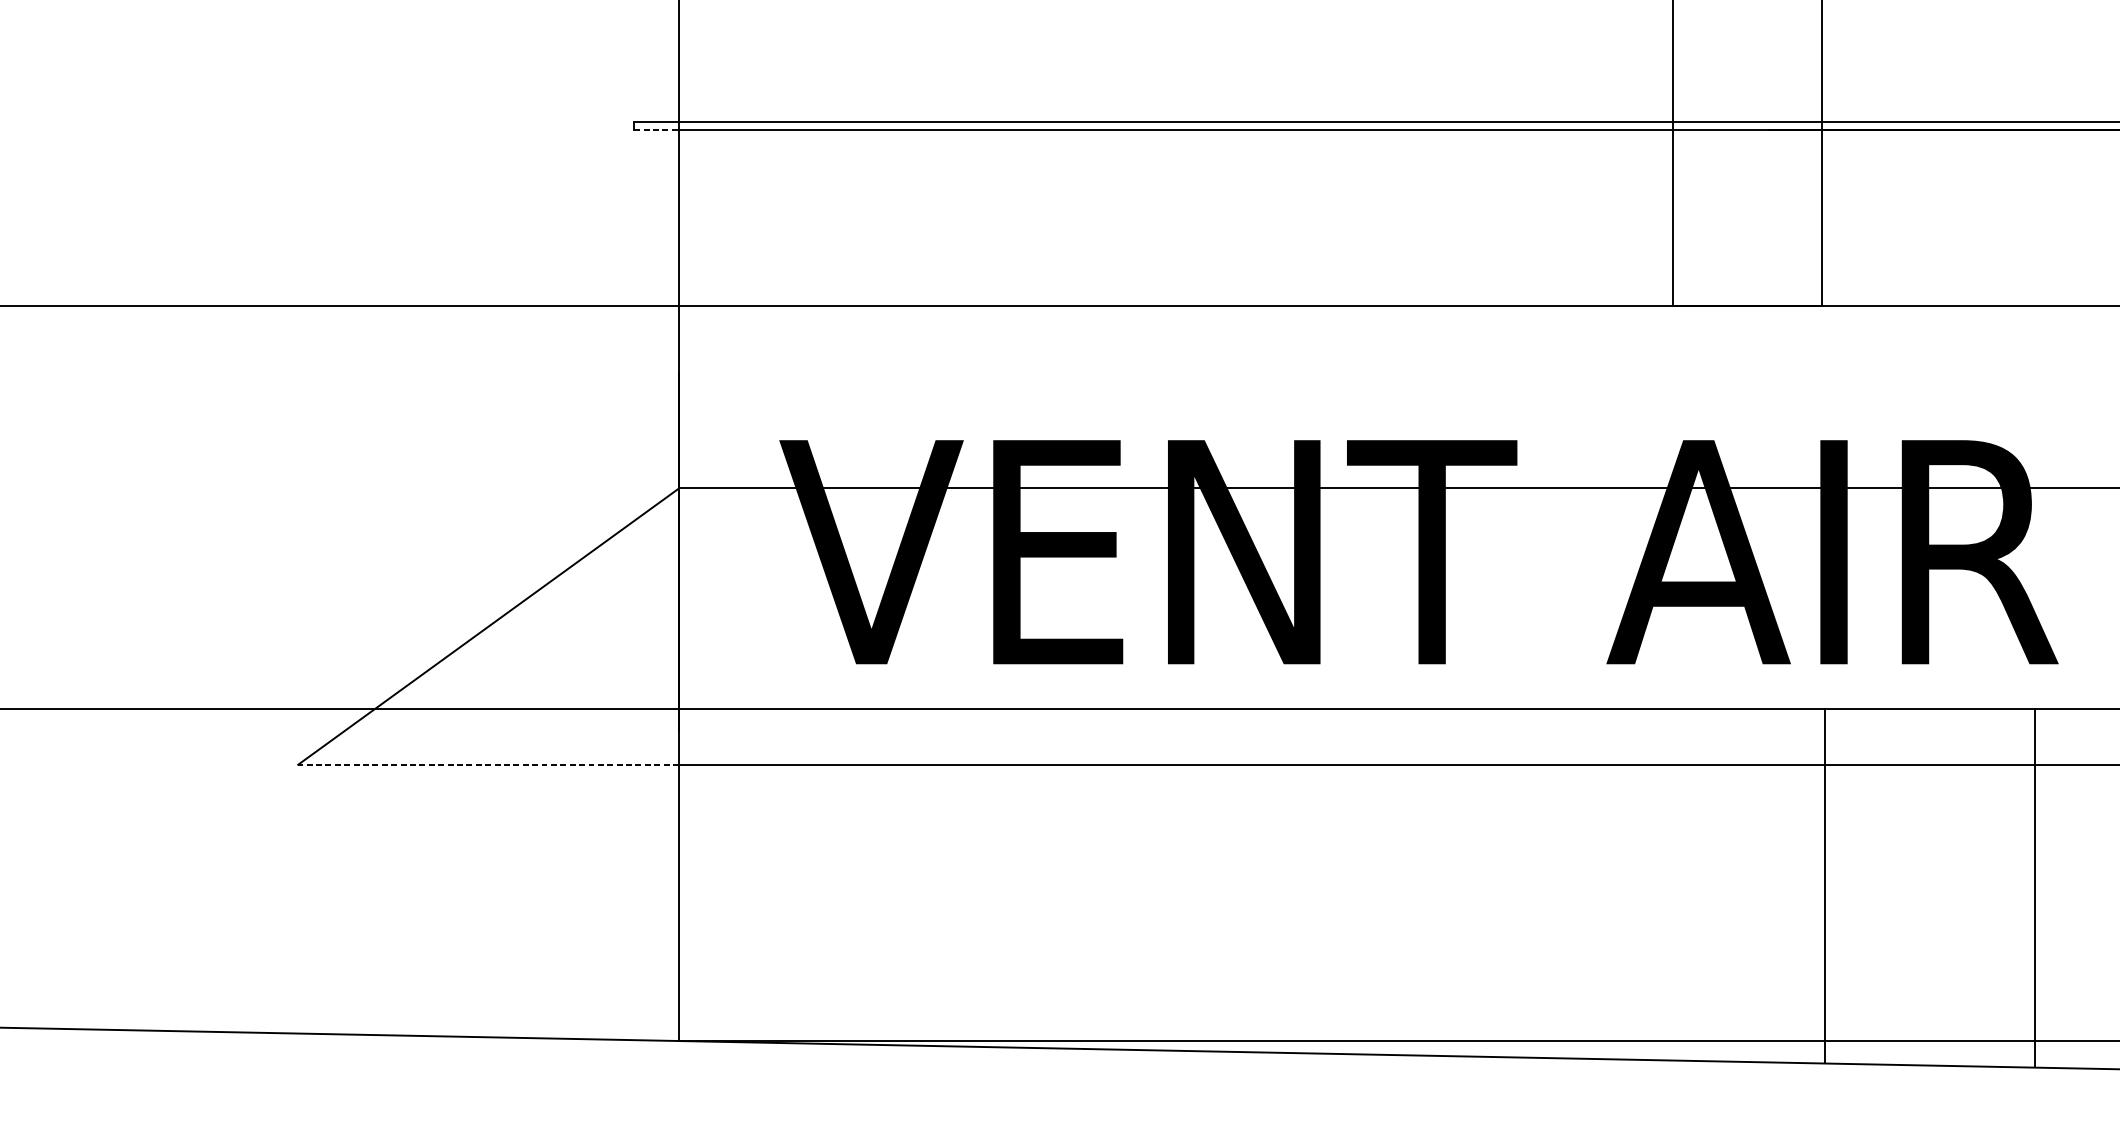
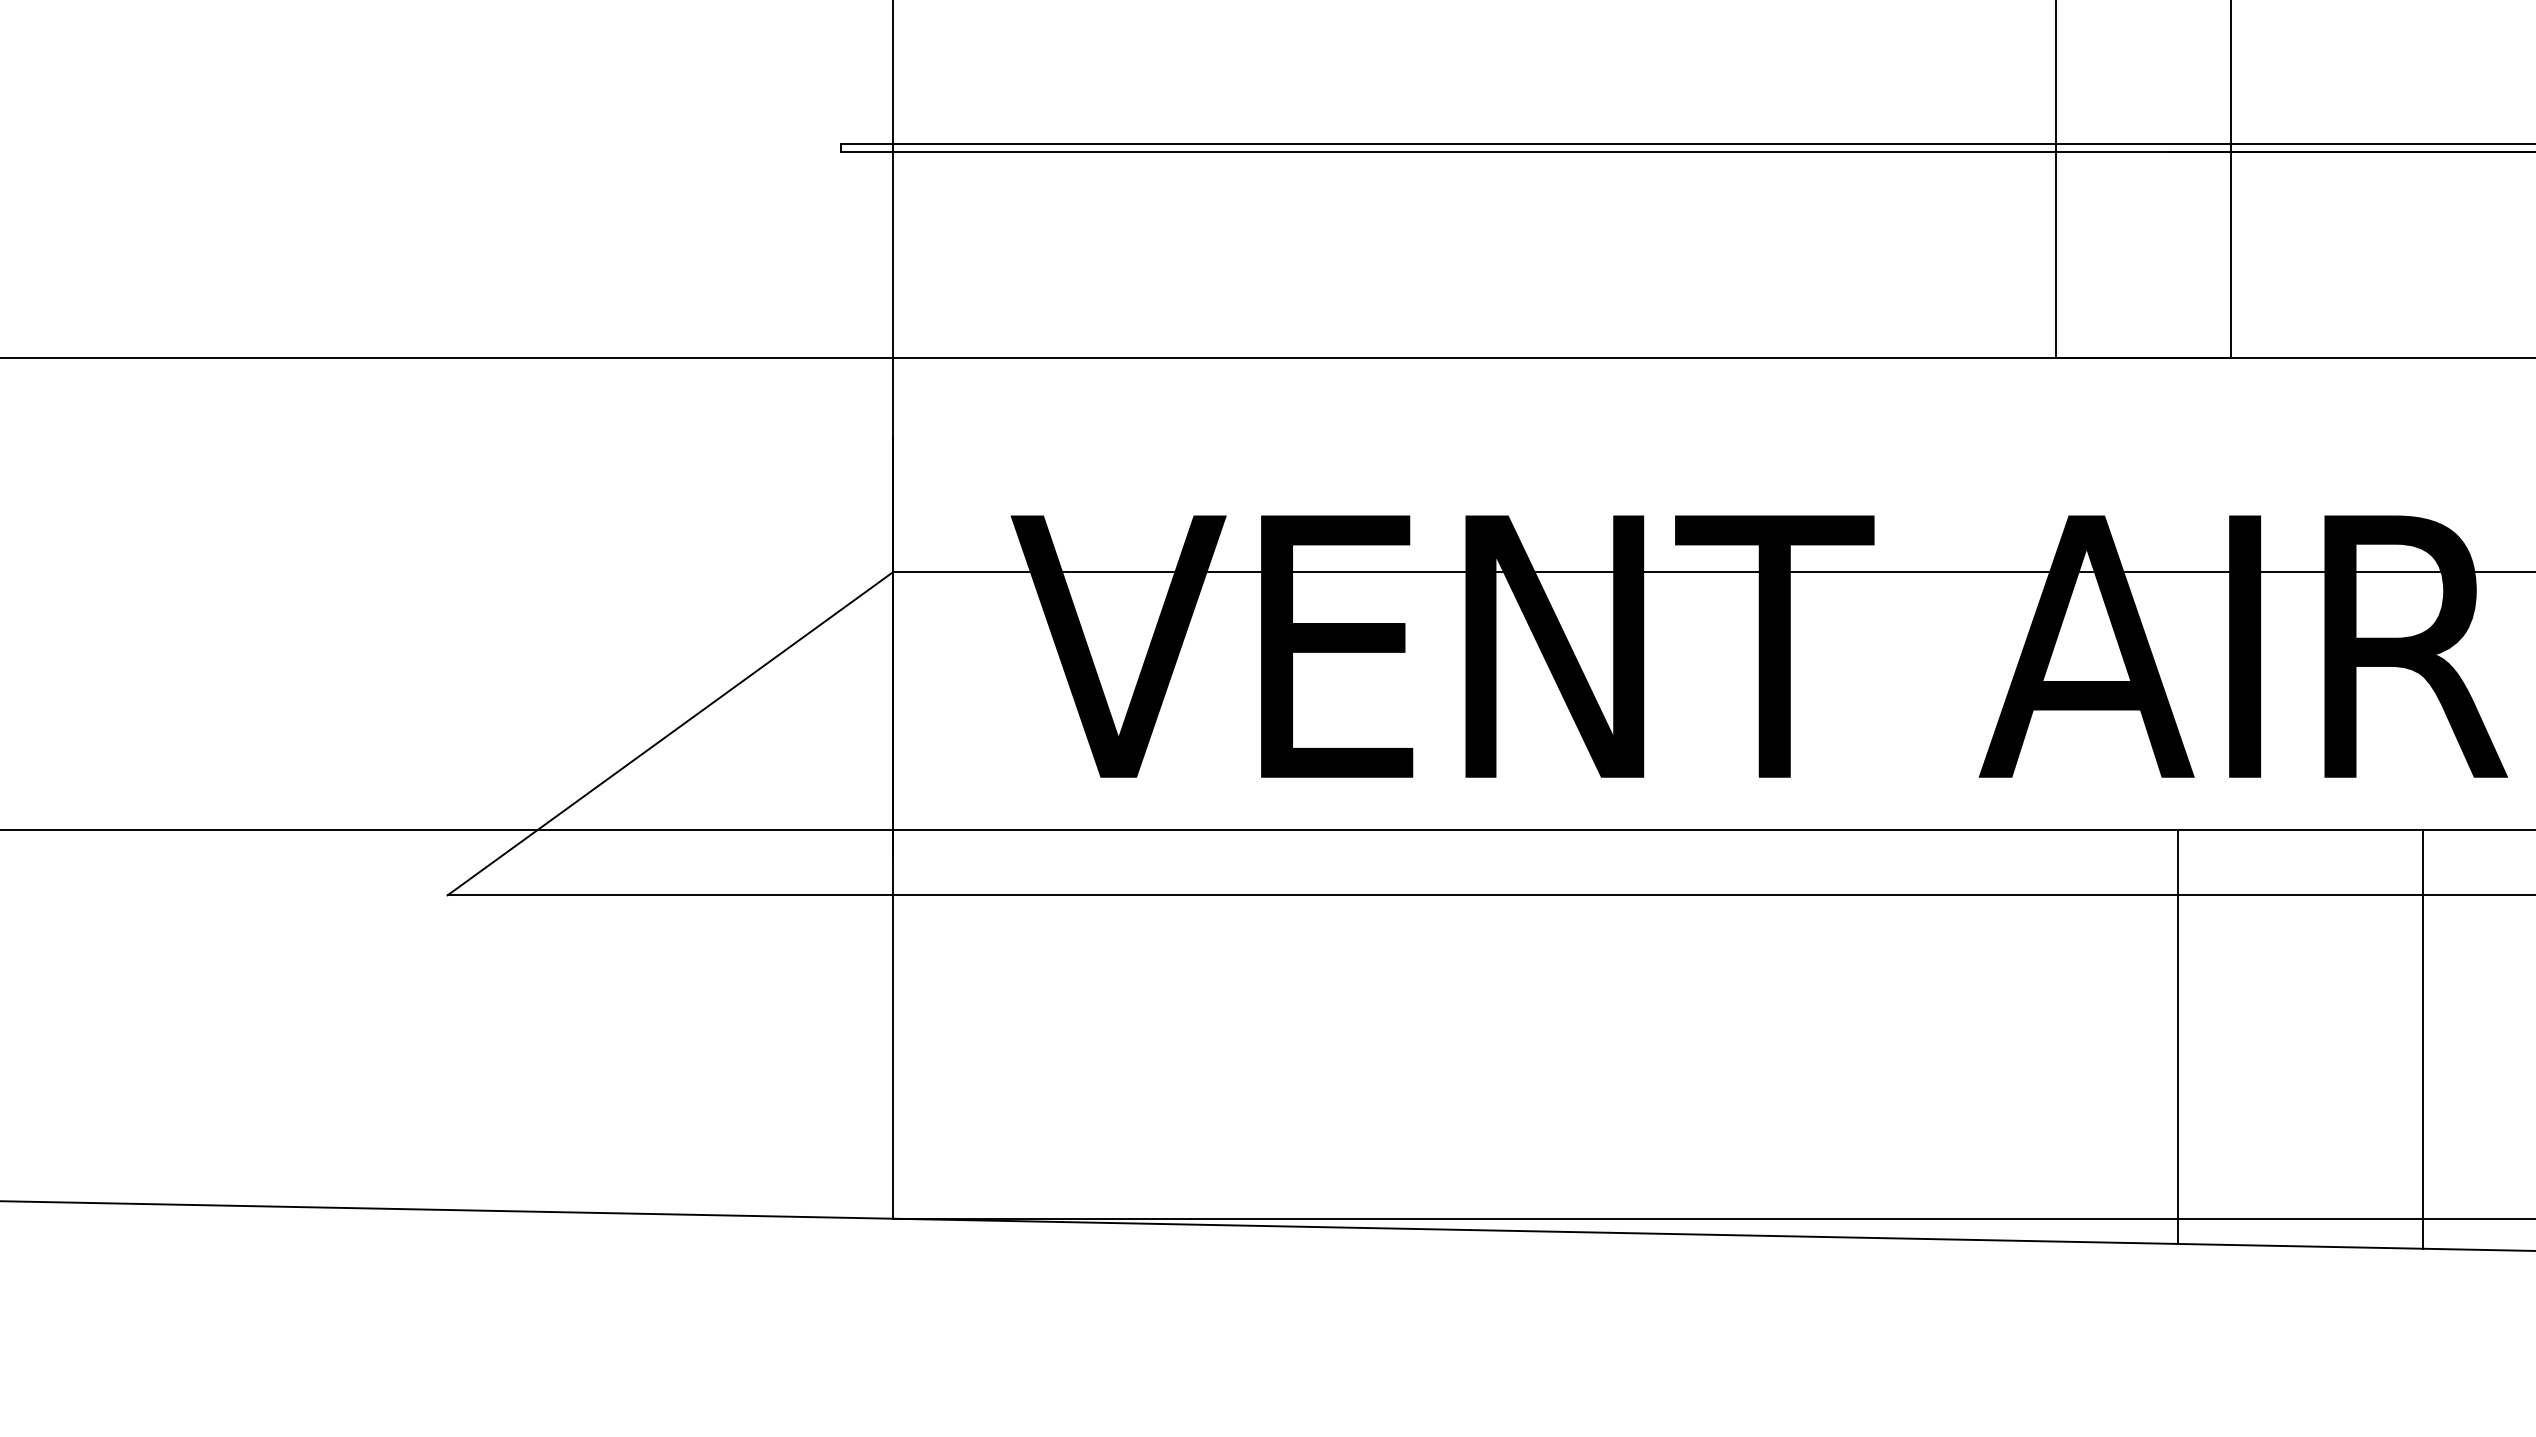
line: (656, 130) -> (867, 152), dashed -> solid
line: (488, 764) -> (670, 895), dashed -> solid
line: (1824, 885) -> (2178, 1036), moved
line: (2035, 887) -> (2422, 1038), moved

